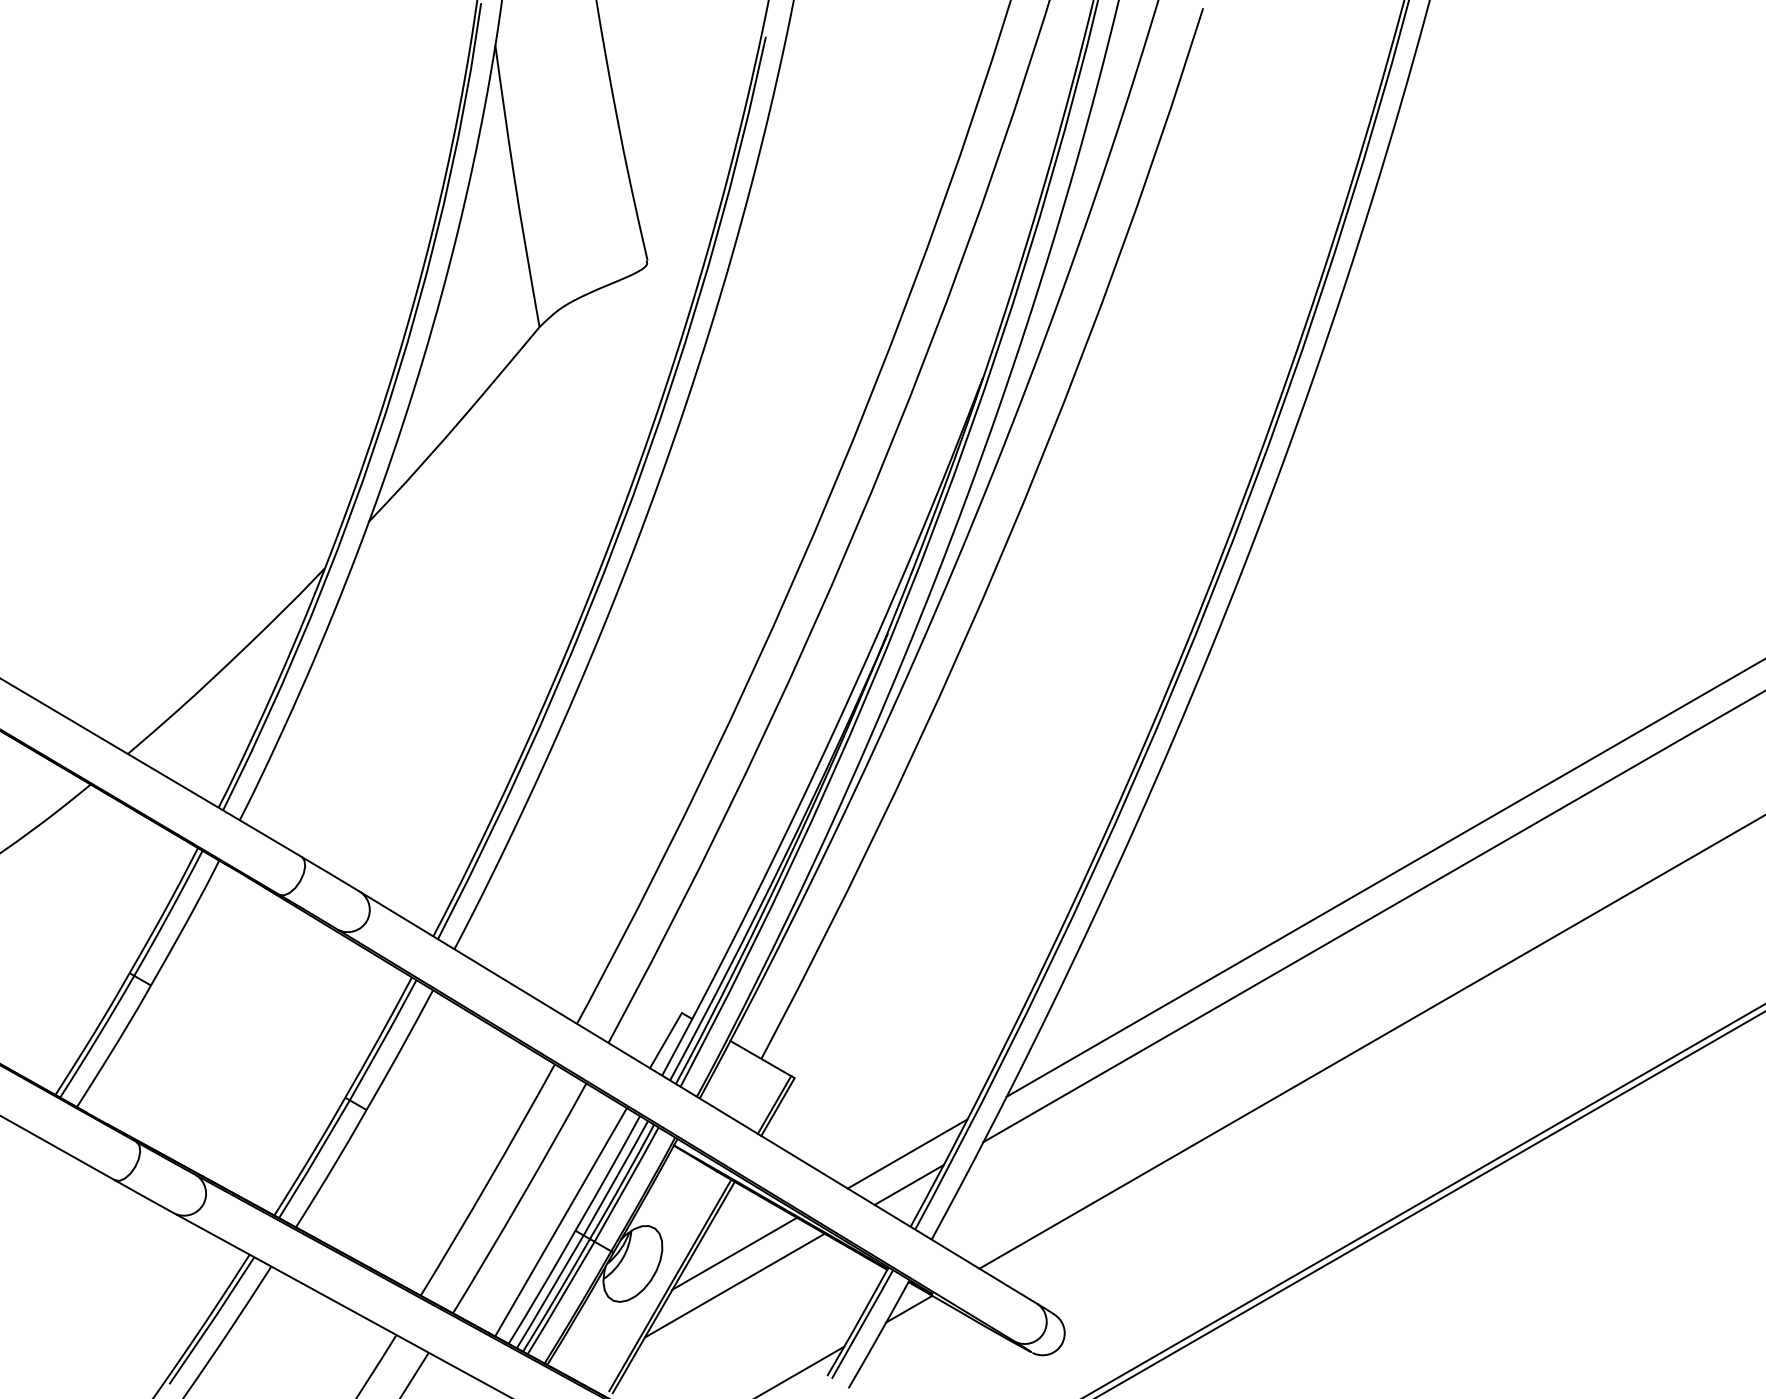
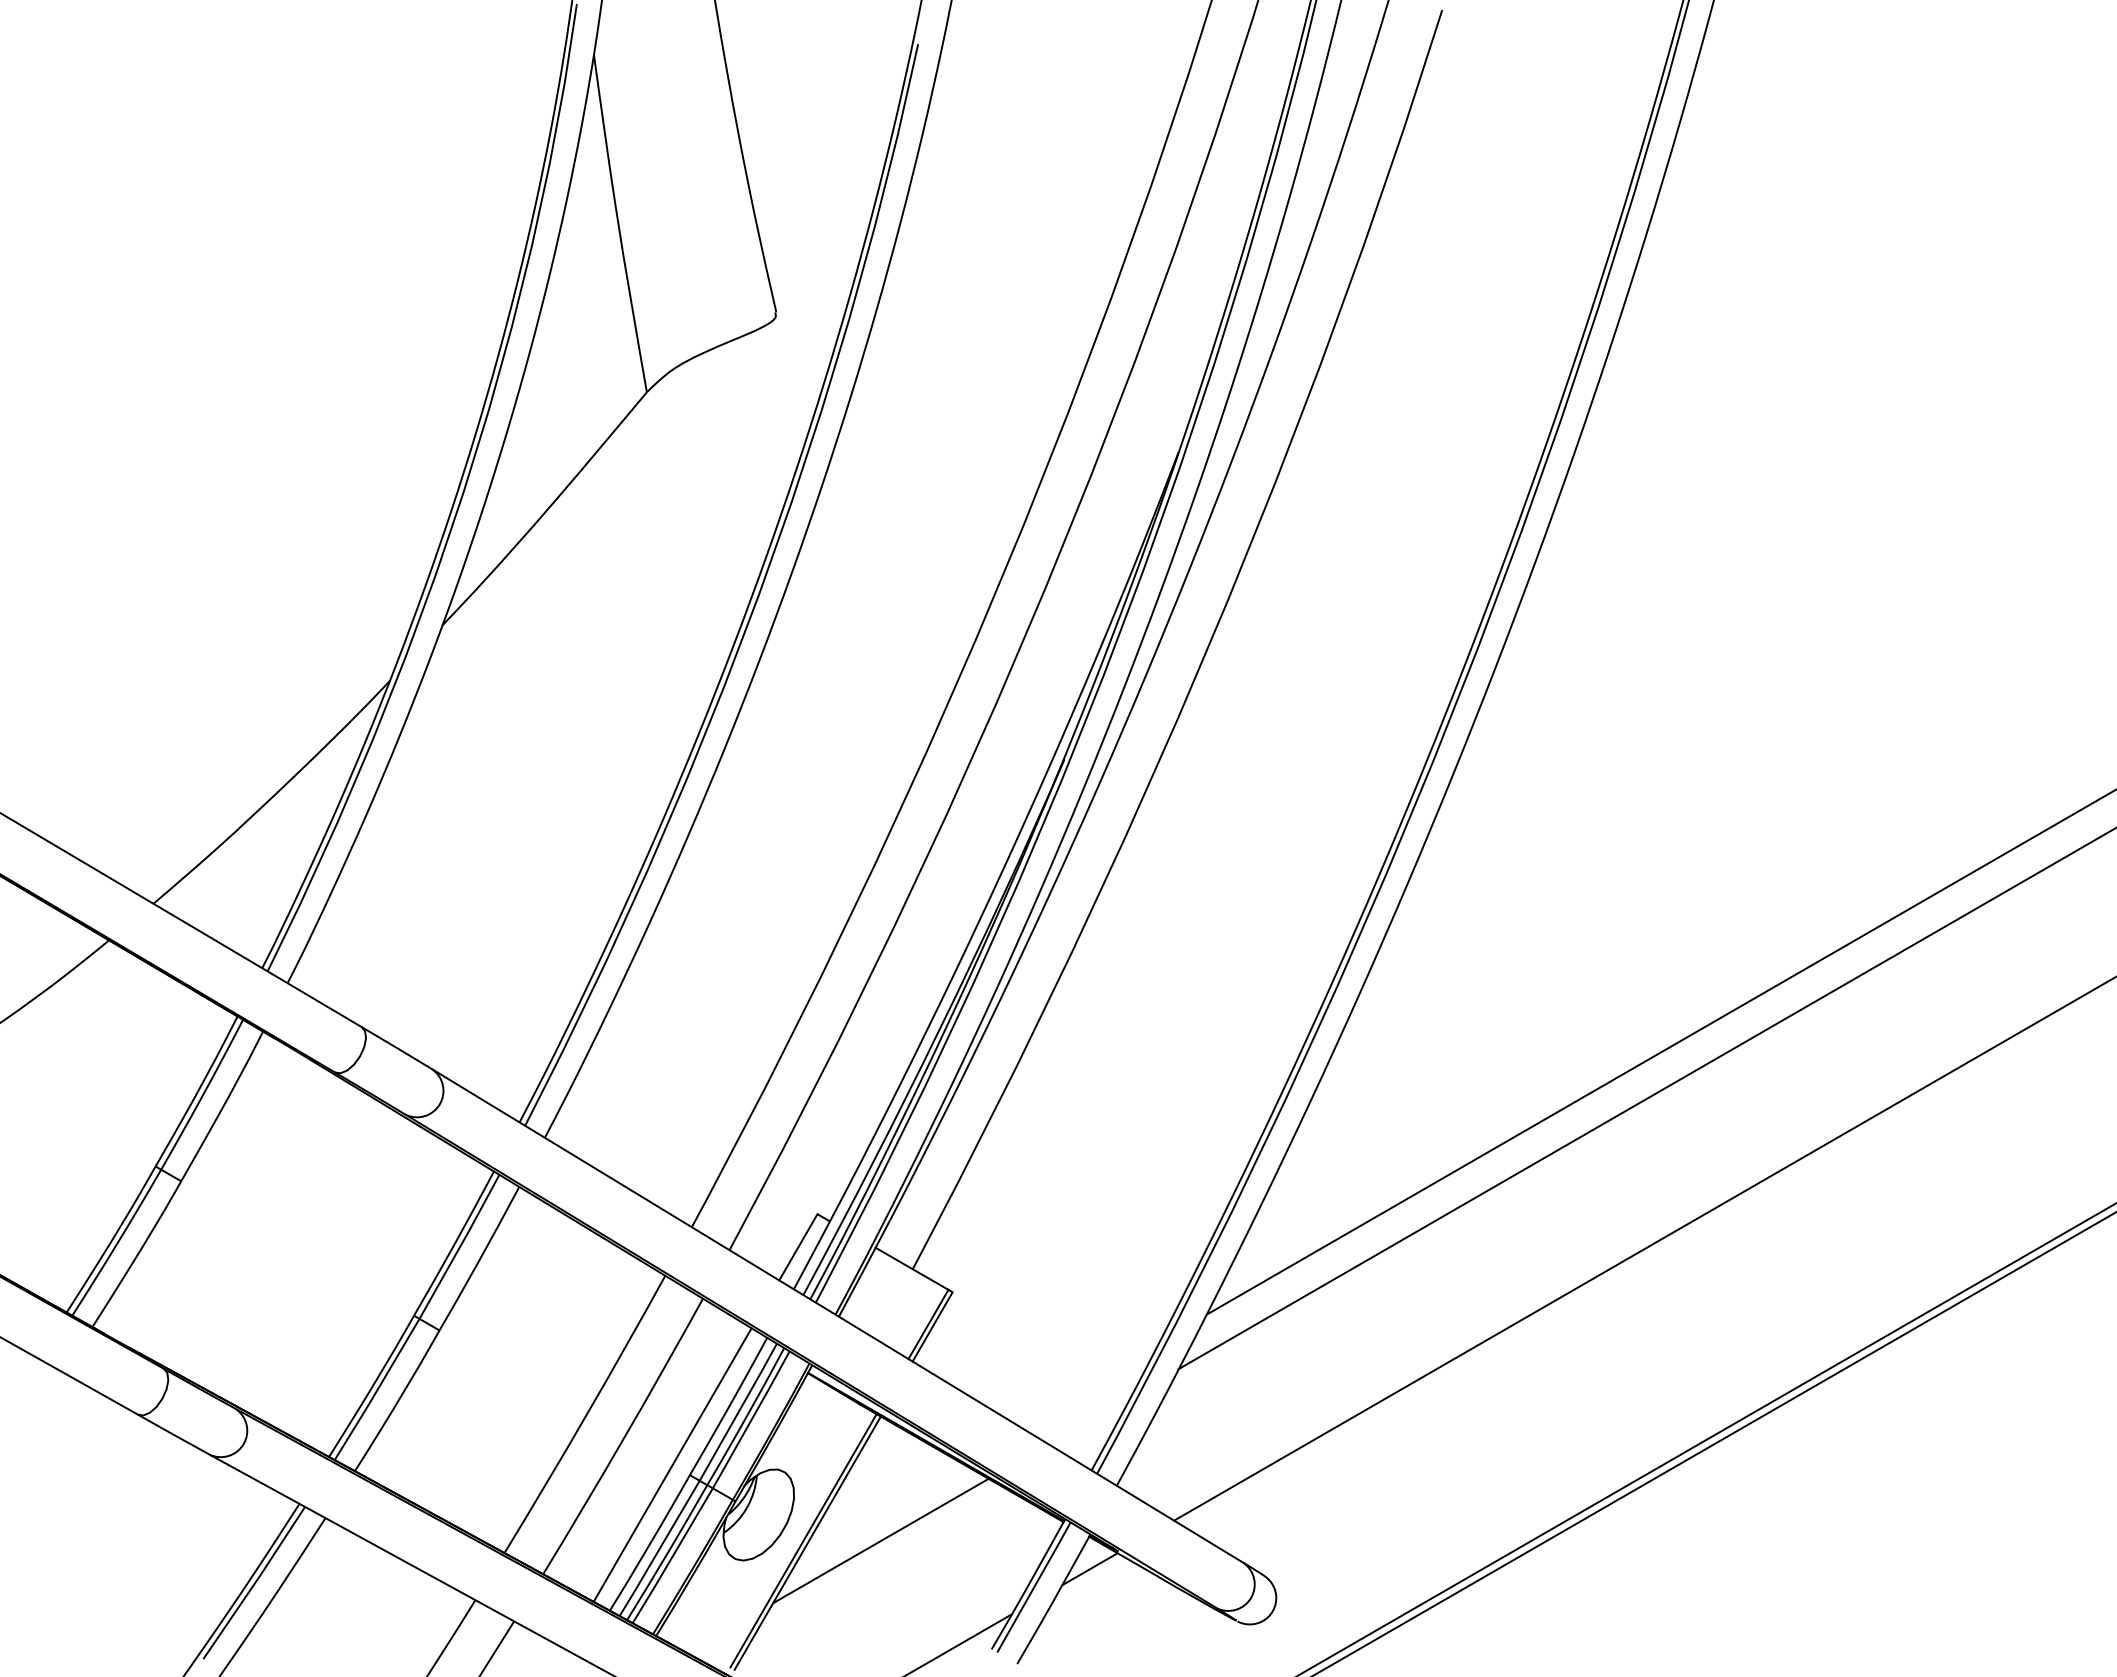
line: (907, 1153) -> (1087, 1382), removed
line: (908, 1185) -> (1089, 1420), removed
line: (734, 1253) -> (880, 1502), removed

